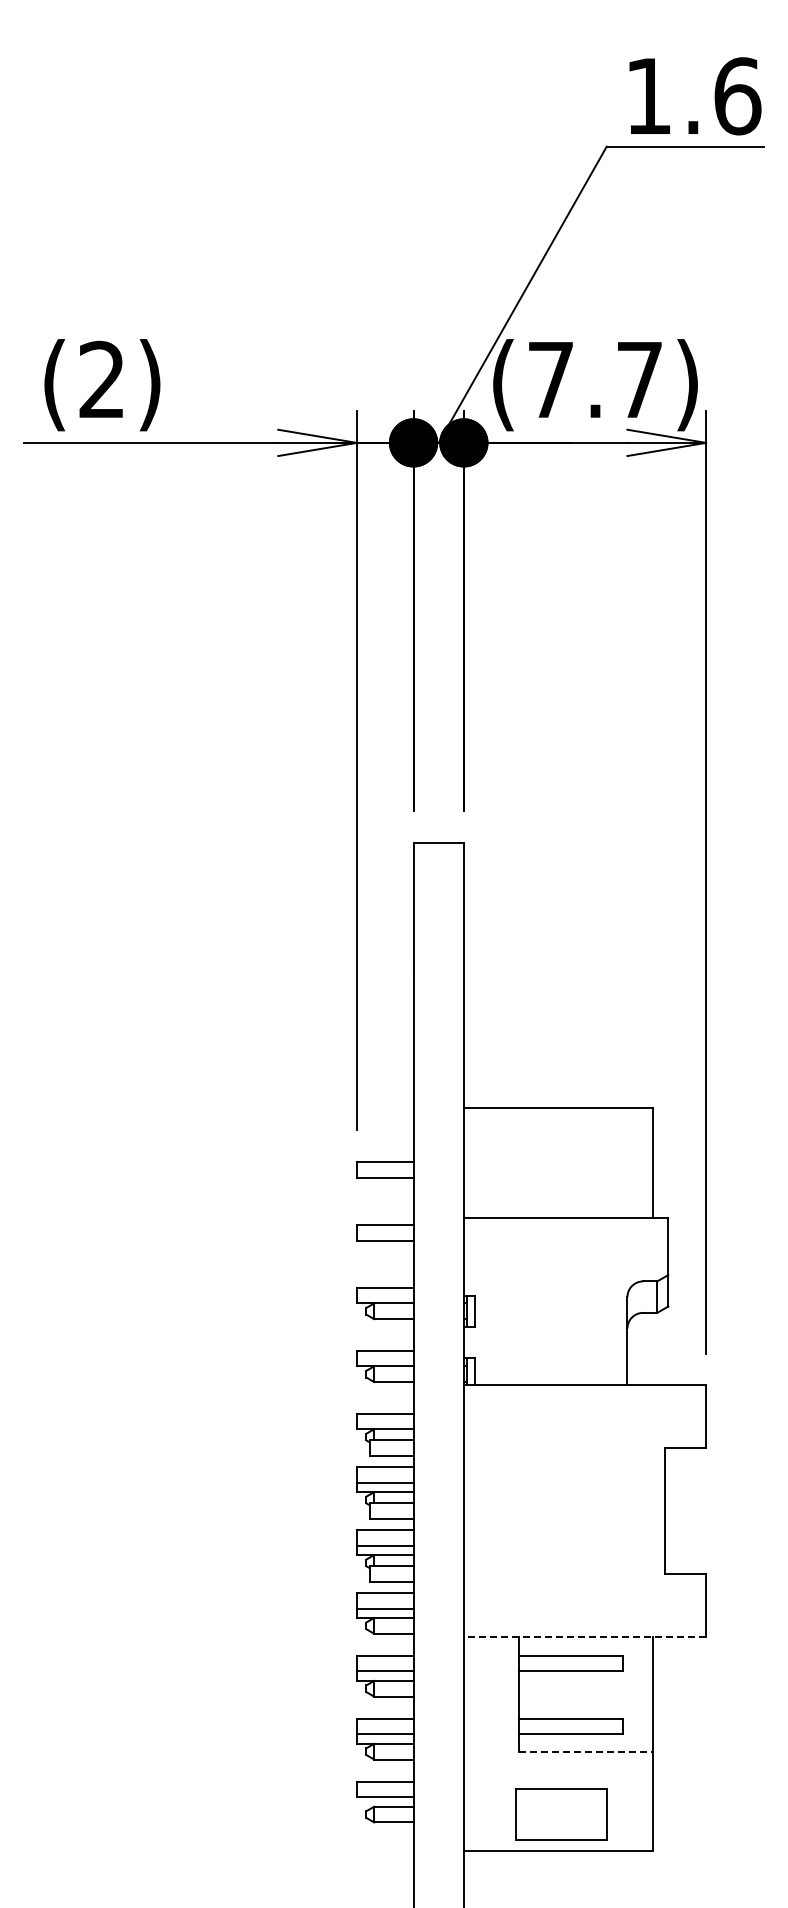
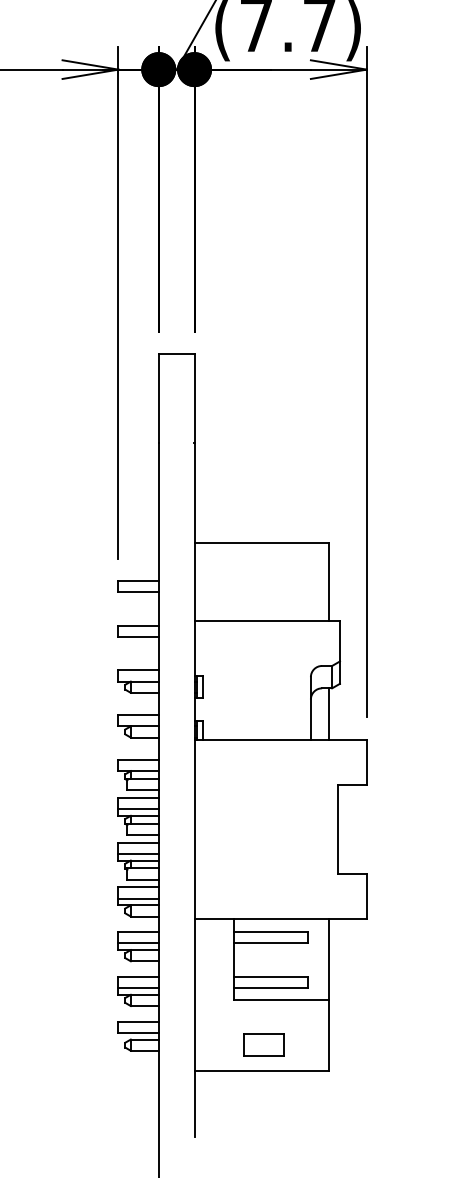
line: (652, 1348) -> (328, 713), added
line: (584, 1636) -> (280, 918), dashed -> solid
line: (585, 1751) -> (281, 1000), dashed -> solid
part: (561, 1814) -> (263, 1045), size x0.62

